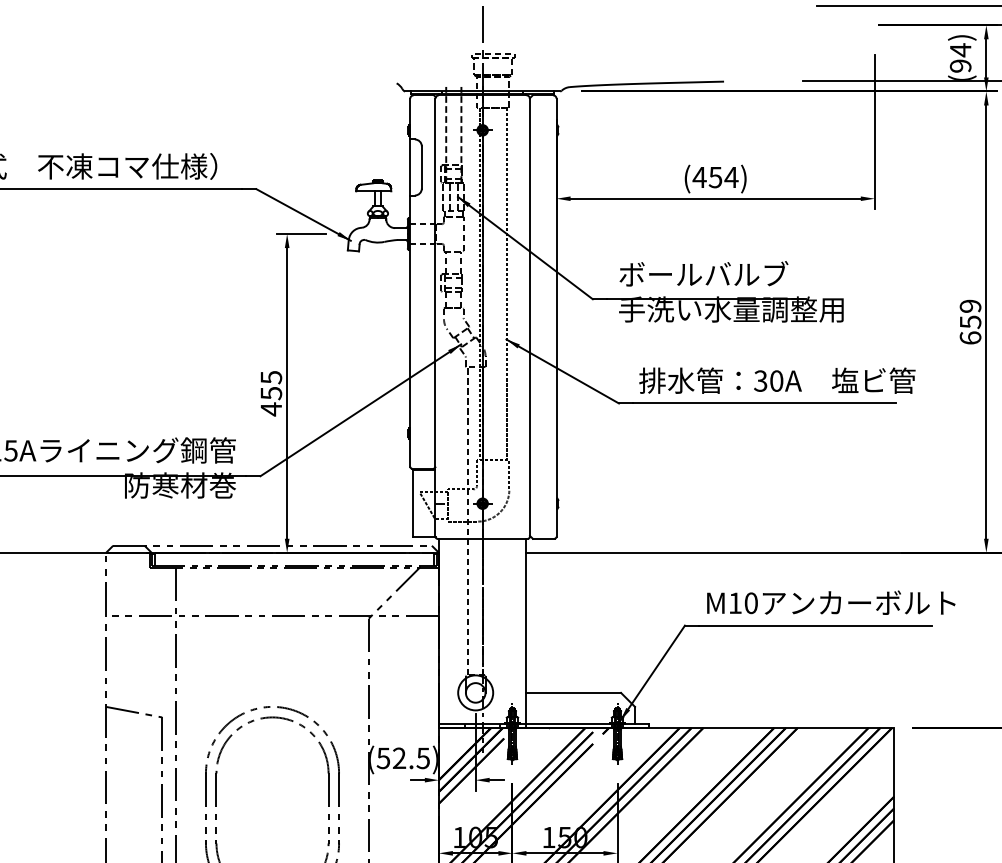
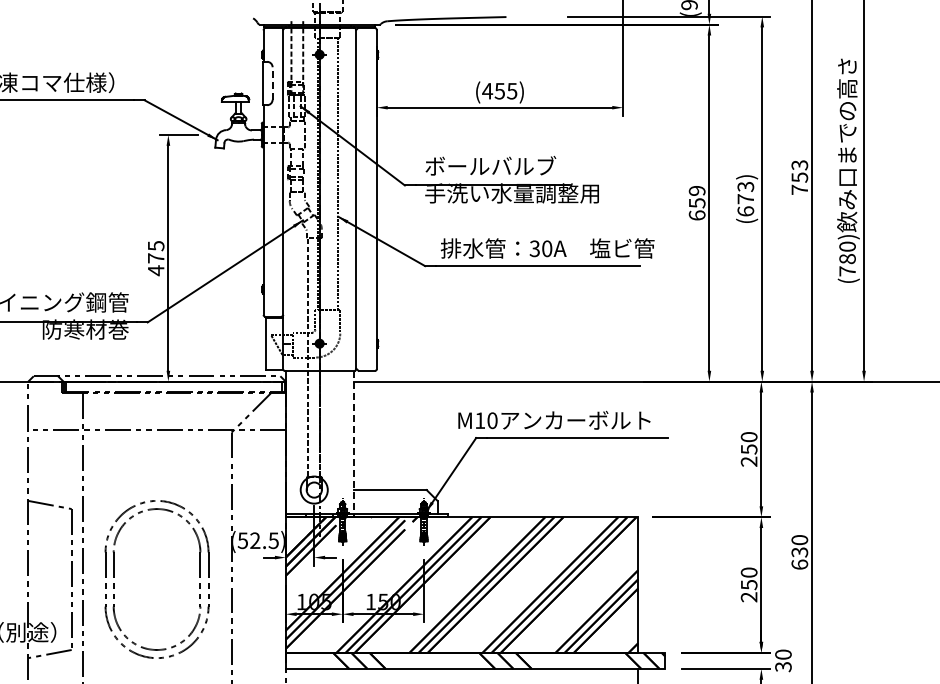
line: (421, 167) -> (272, 83), solid -> dashed
text: (730, 177) -> (511, 91), (454) -> (455)
text: (271, 393) -> (156, 258), 455 -> 475
text: (831, 601) -> (554, 419), moved
line: (526, 634) -> (353, 444), solid -> dashed

